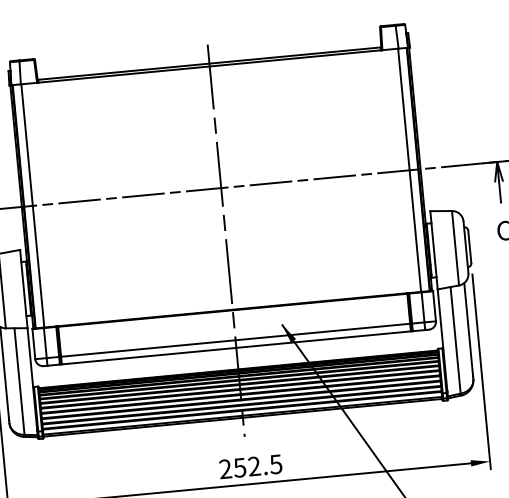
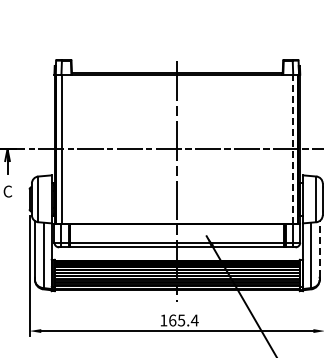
line: (408, 170) -> (292, 149), solid -> dashed
line: (468, 327) -> (319, 248), solid -> dashed
text: (251, 466) -> (179, 320), 252.5 -> 165.4

